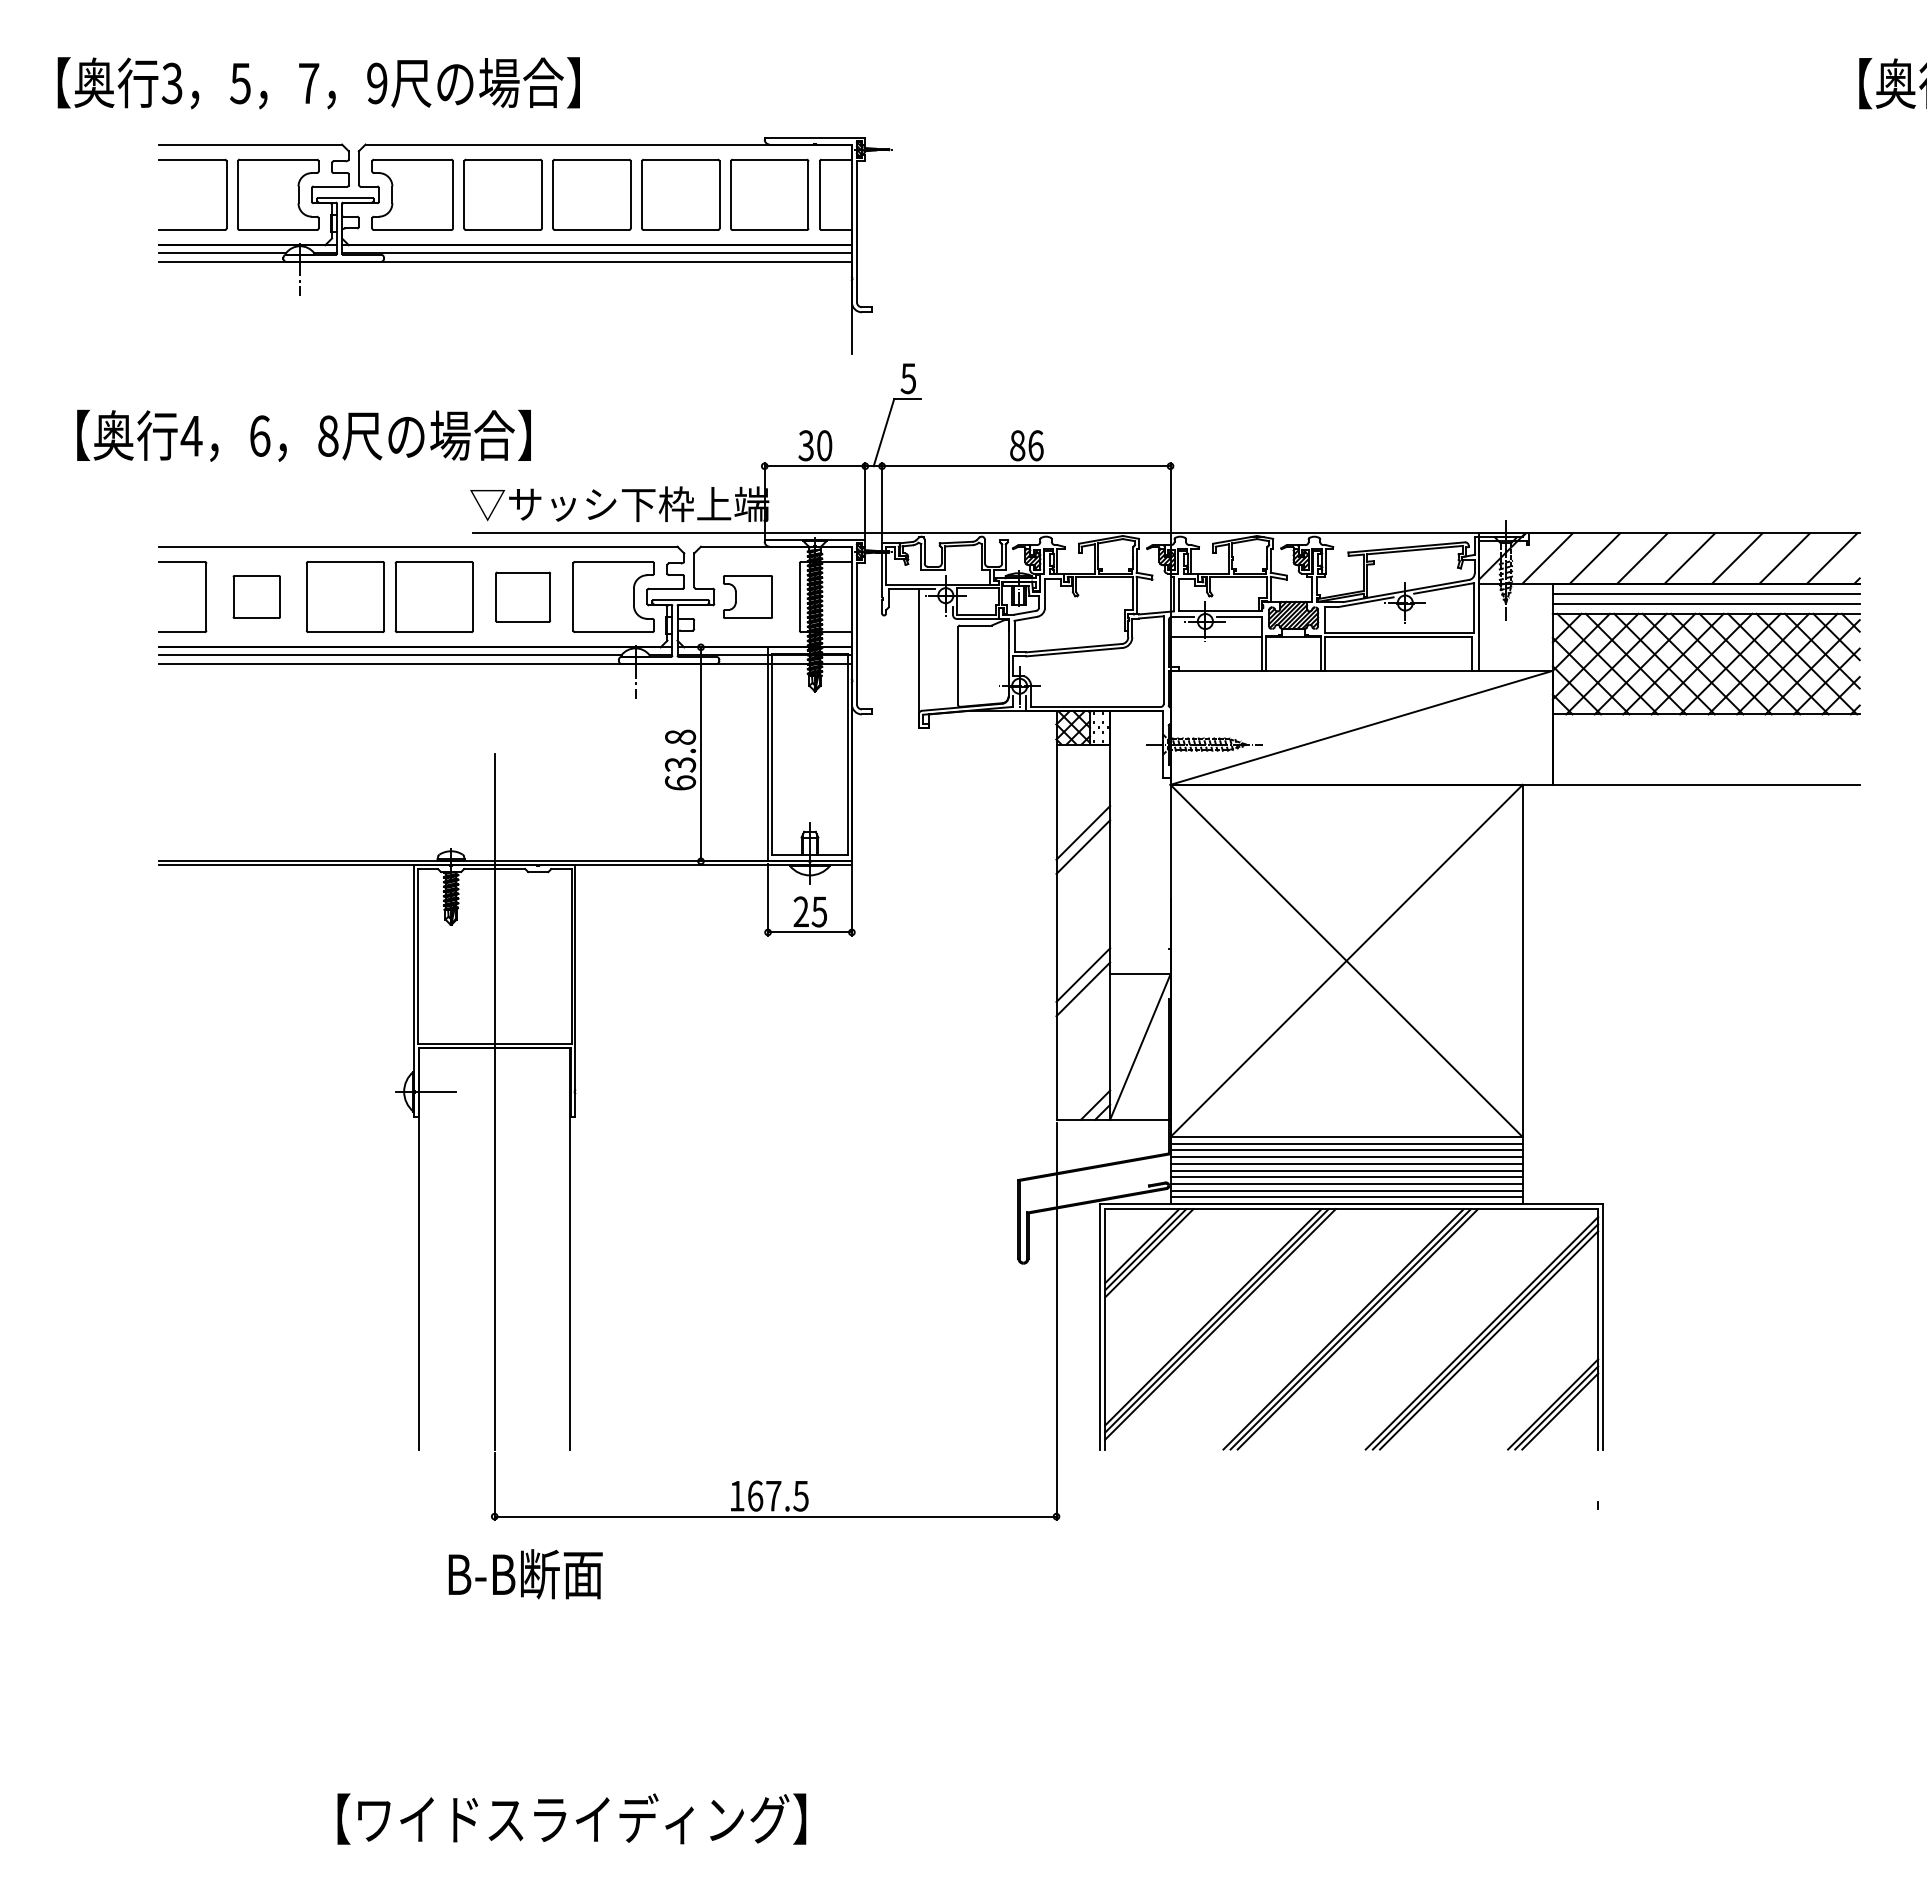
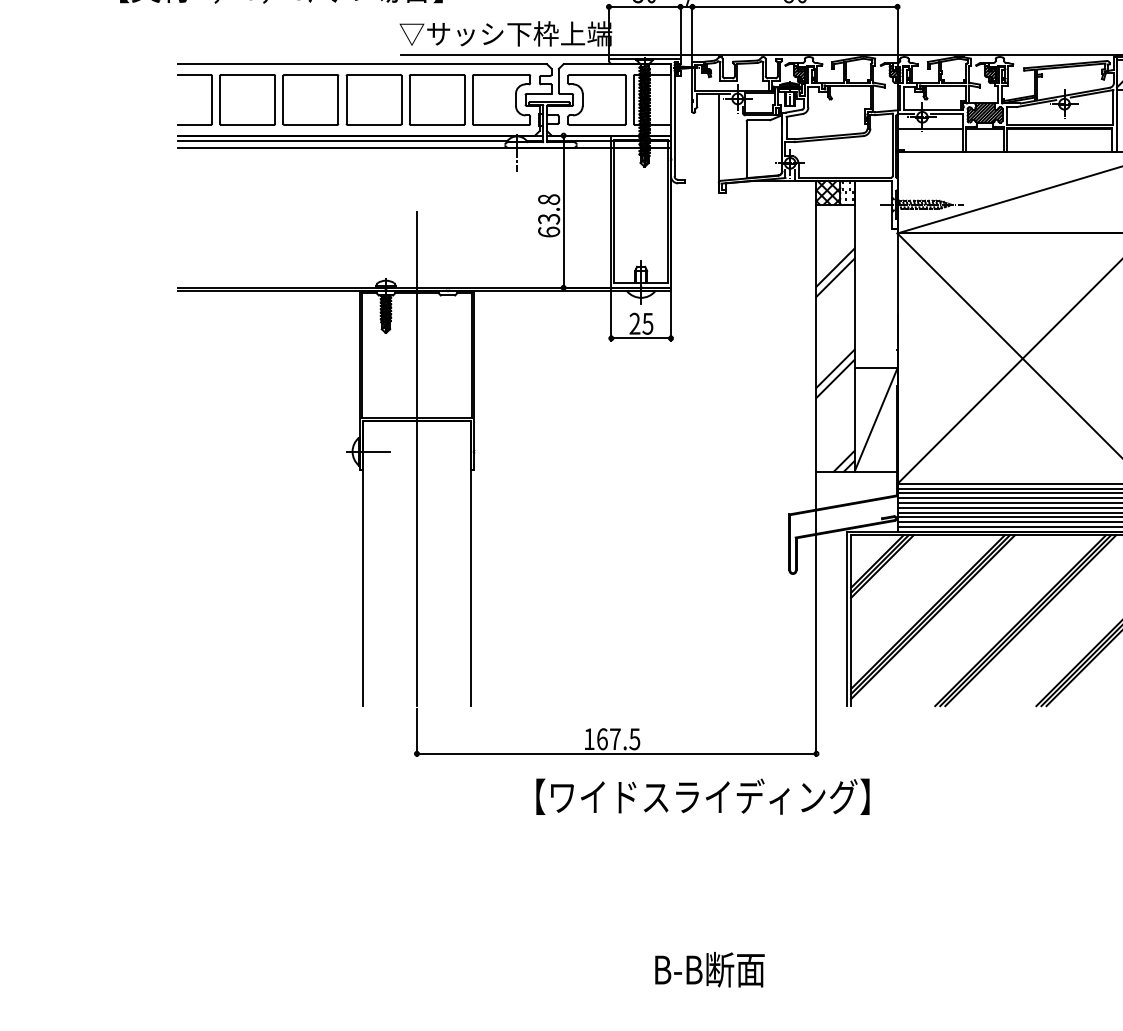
part: (256, 596) -> (247, 99), size x1.67
part: (747, 596) -> (596, 99), size x1.67
part: (522, 597) -> (436, 100), size x1.43
text: (525, 1574) -> (709, 969), moved
text: (571, 1818) -> (702, 796), moved

